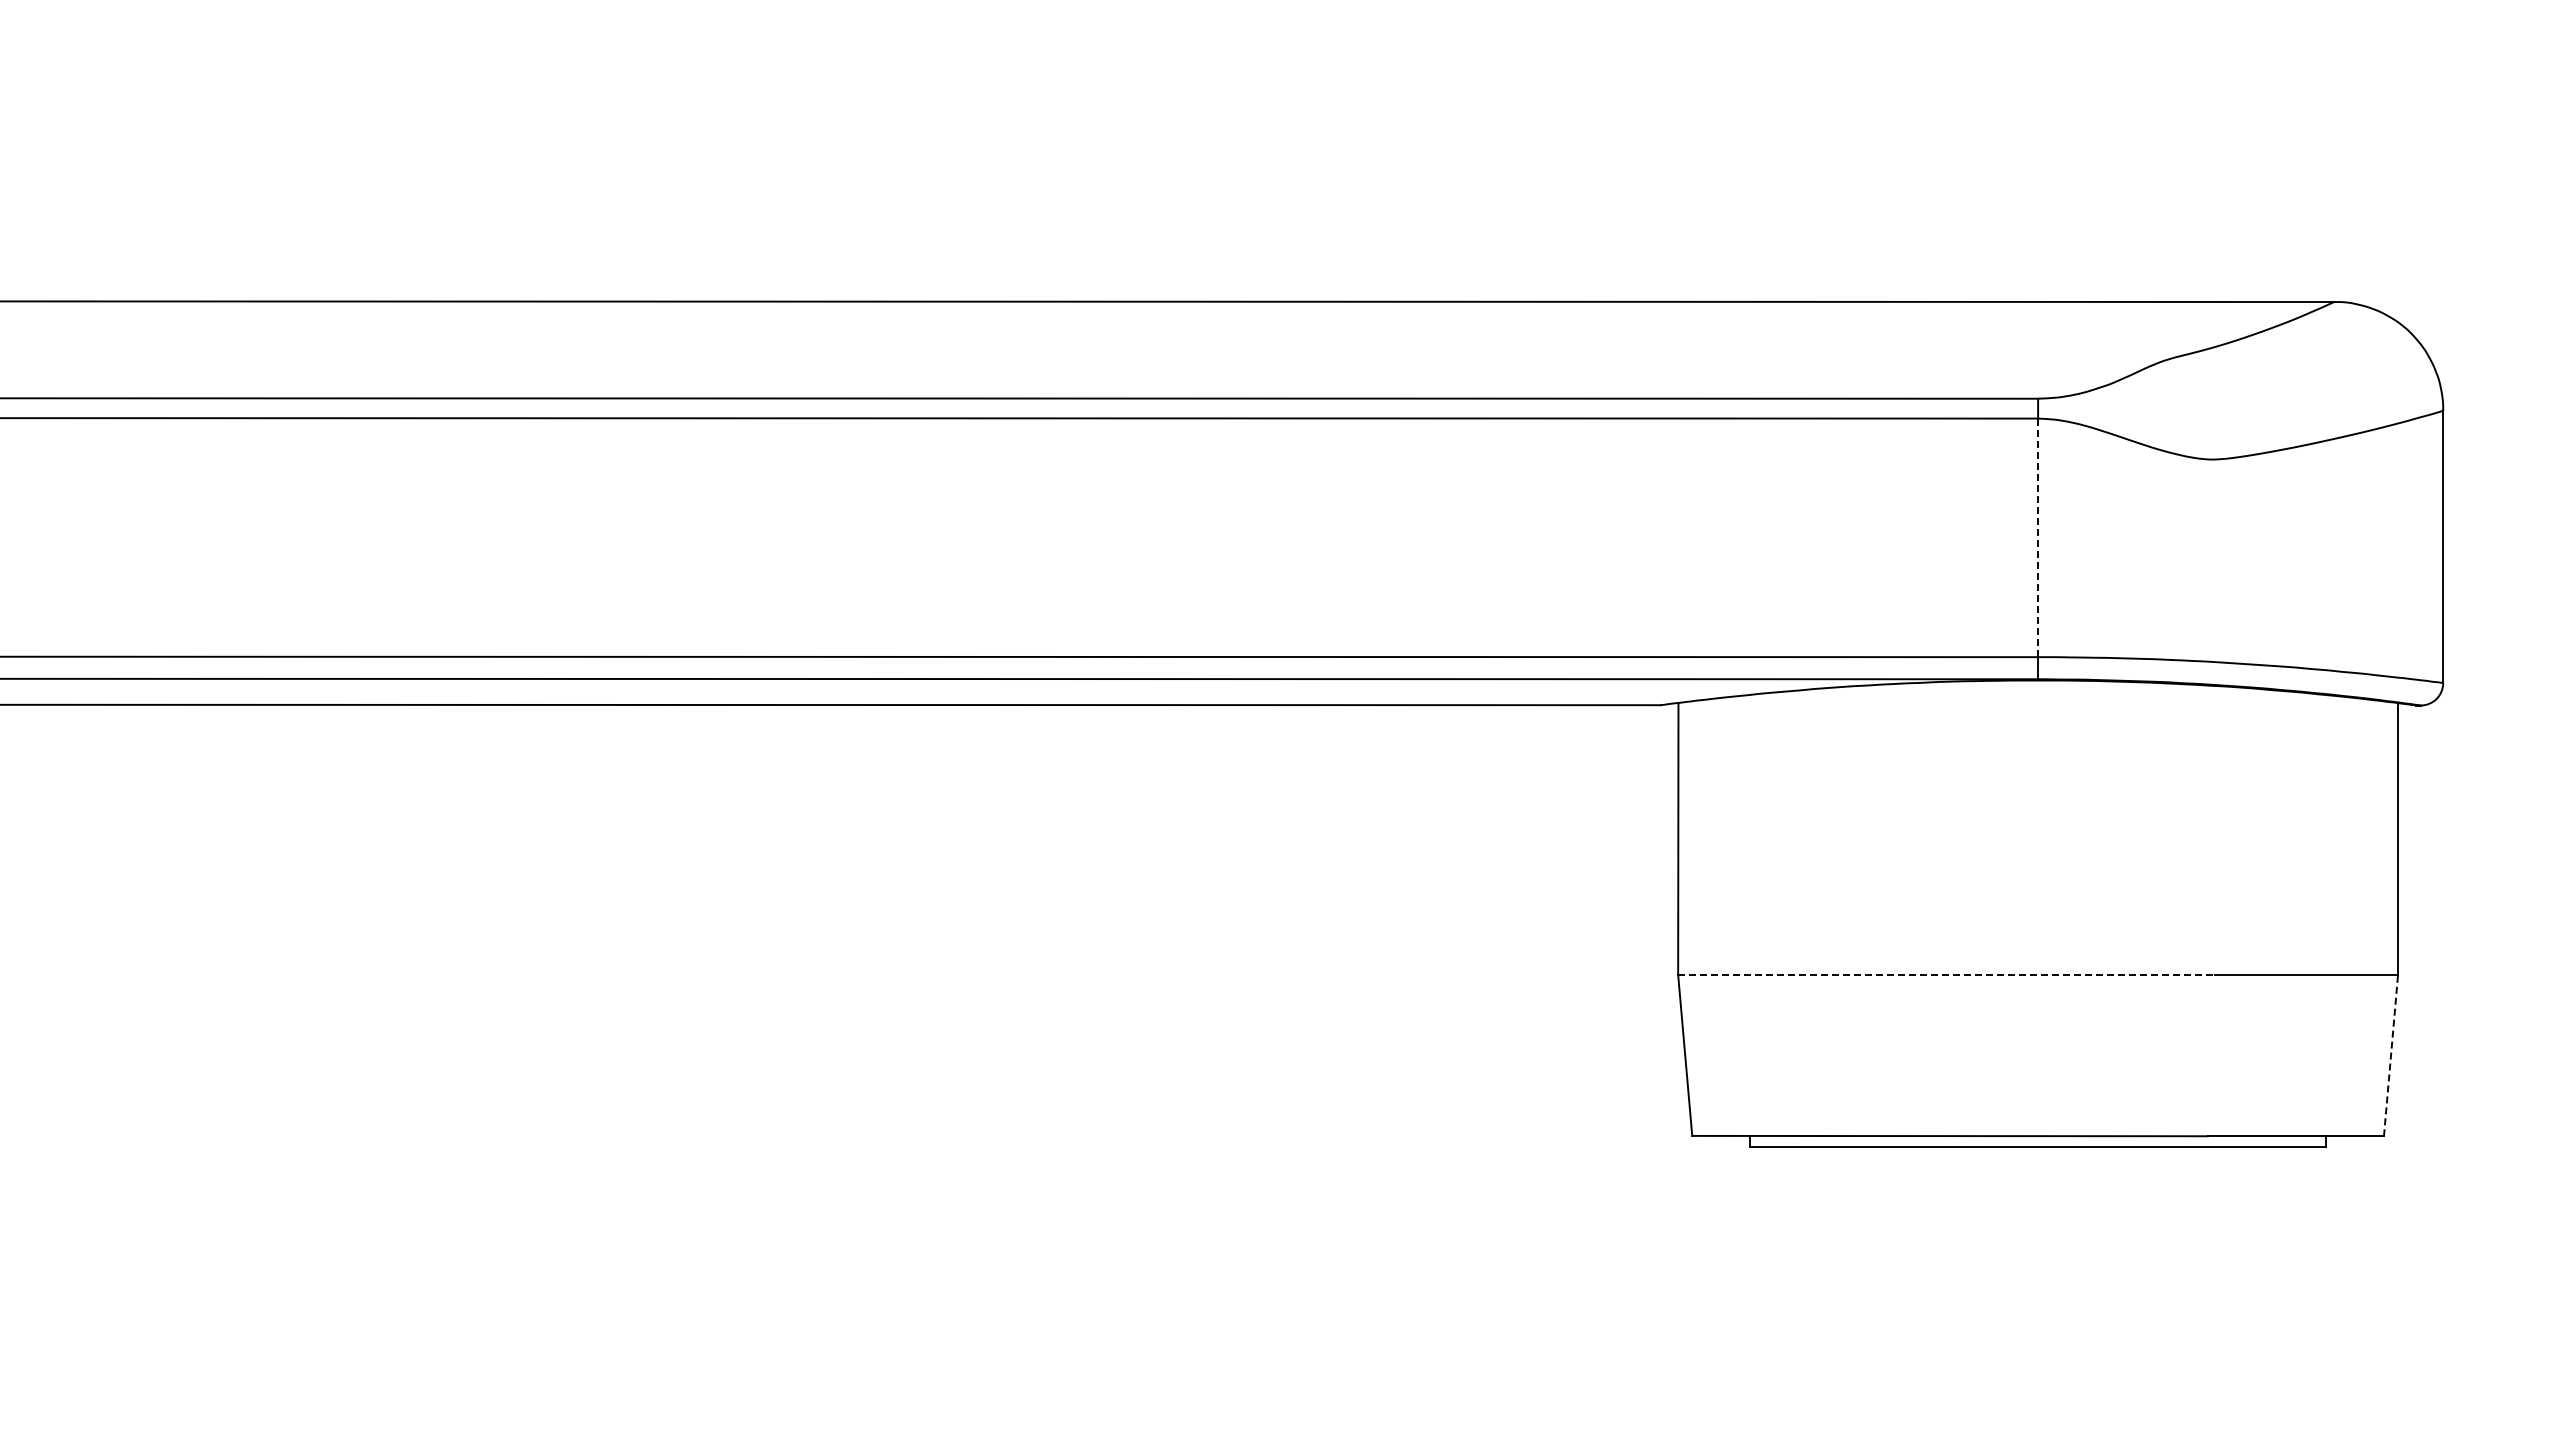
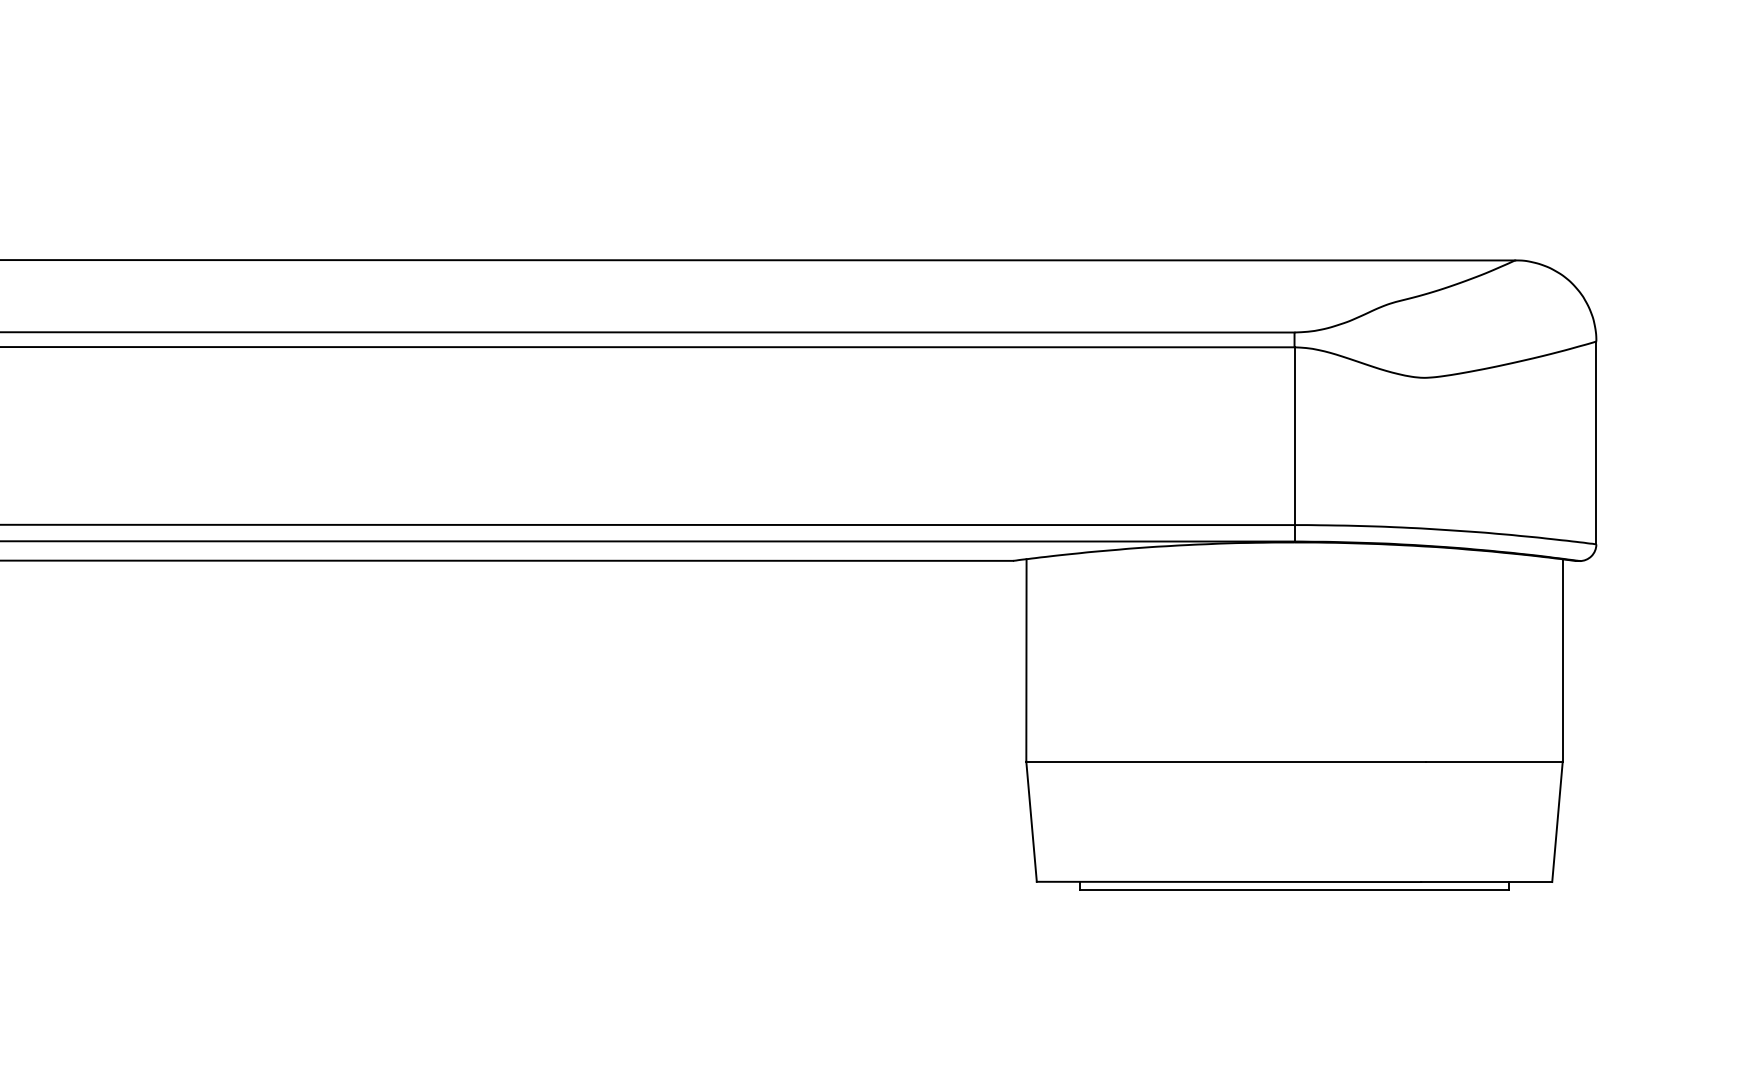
line: (2038, 538) -> (1294, 436), dashed -> solid
line: (1946, 974) -> (1226, 761), dashed -> solid
line: (2391, 1055) -> (1557, 821), dashed -> solid

